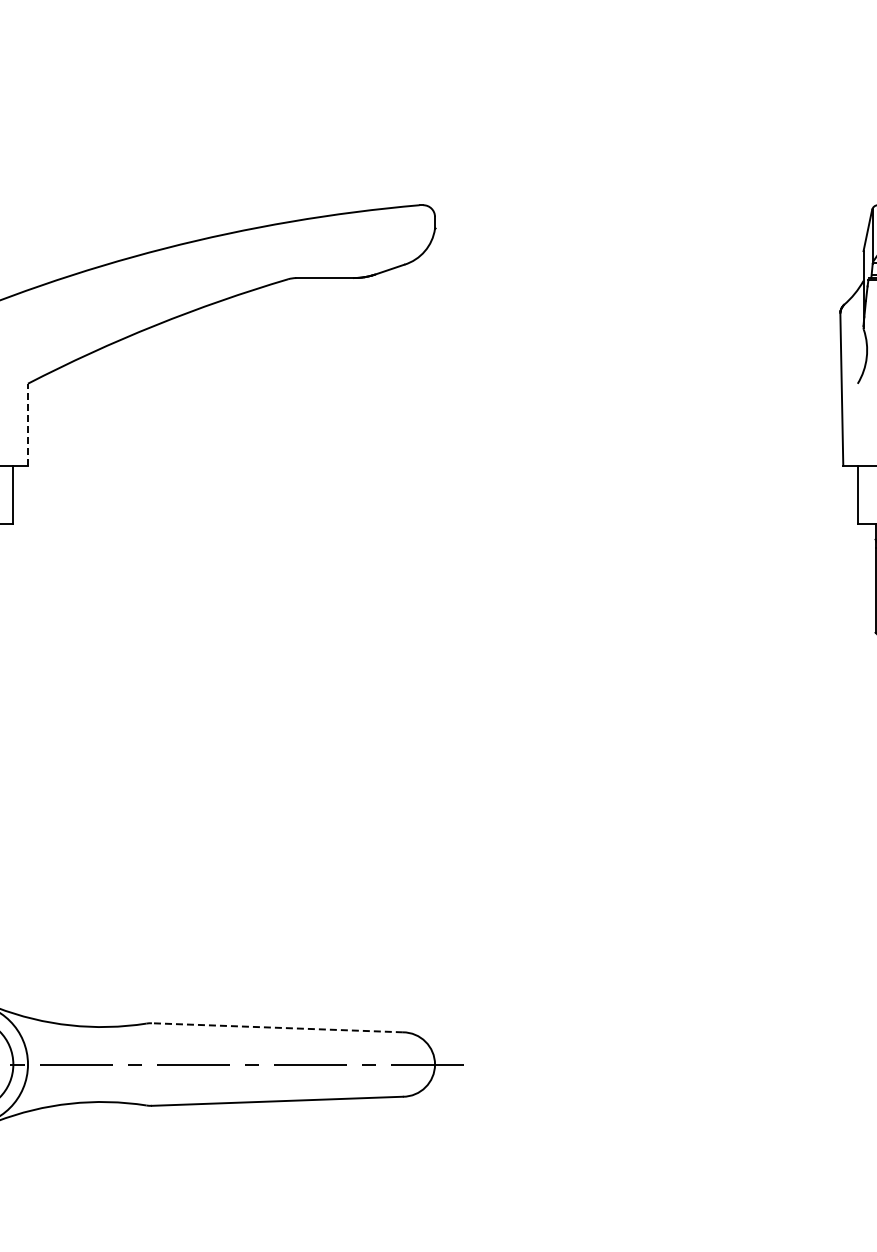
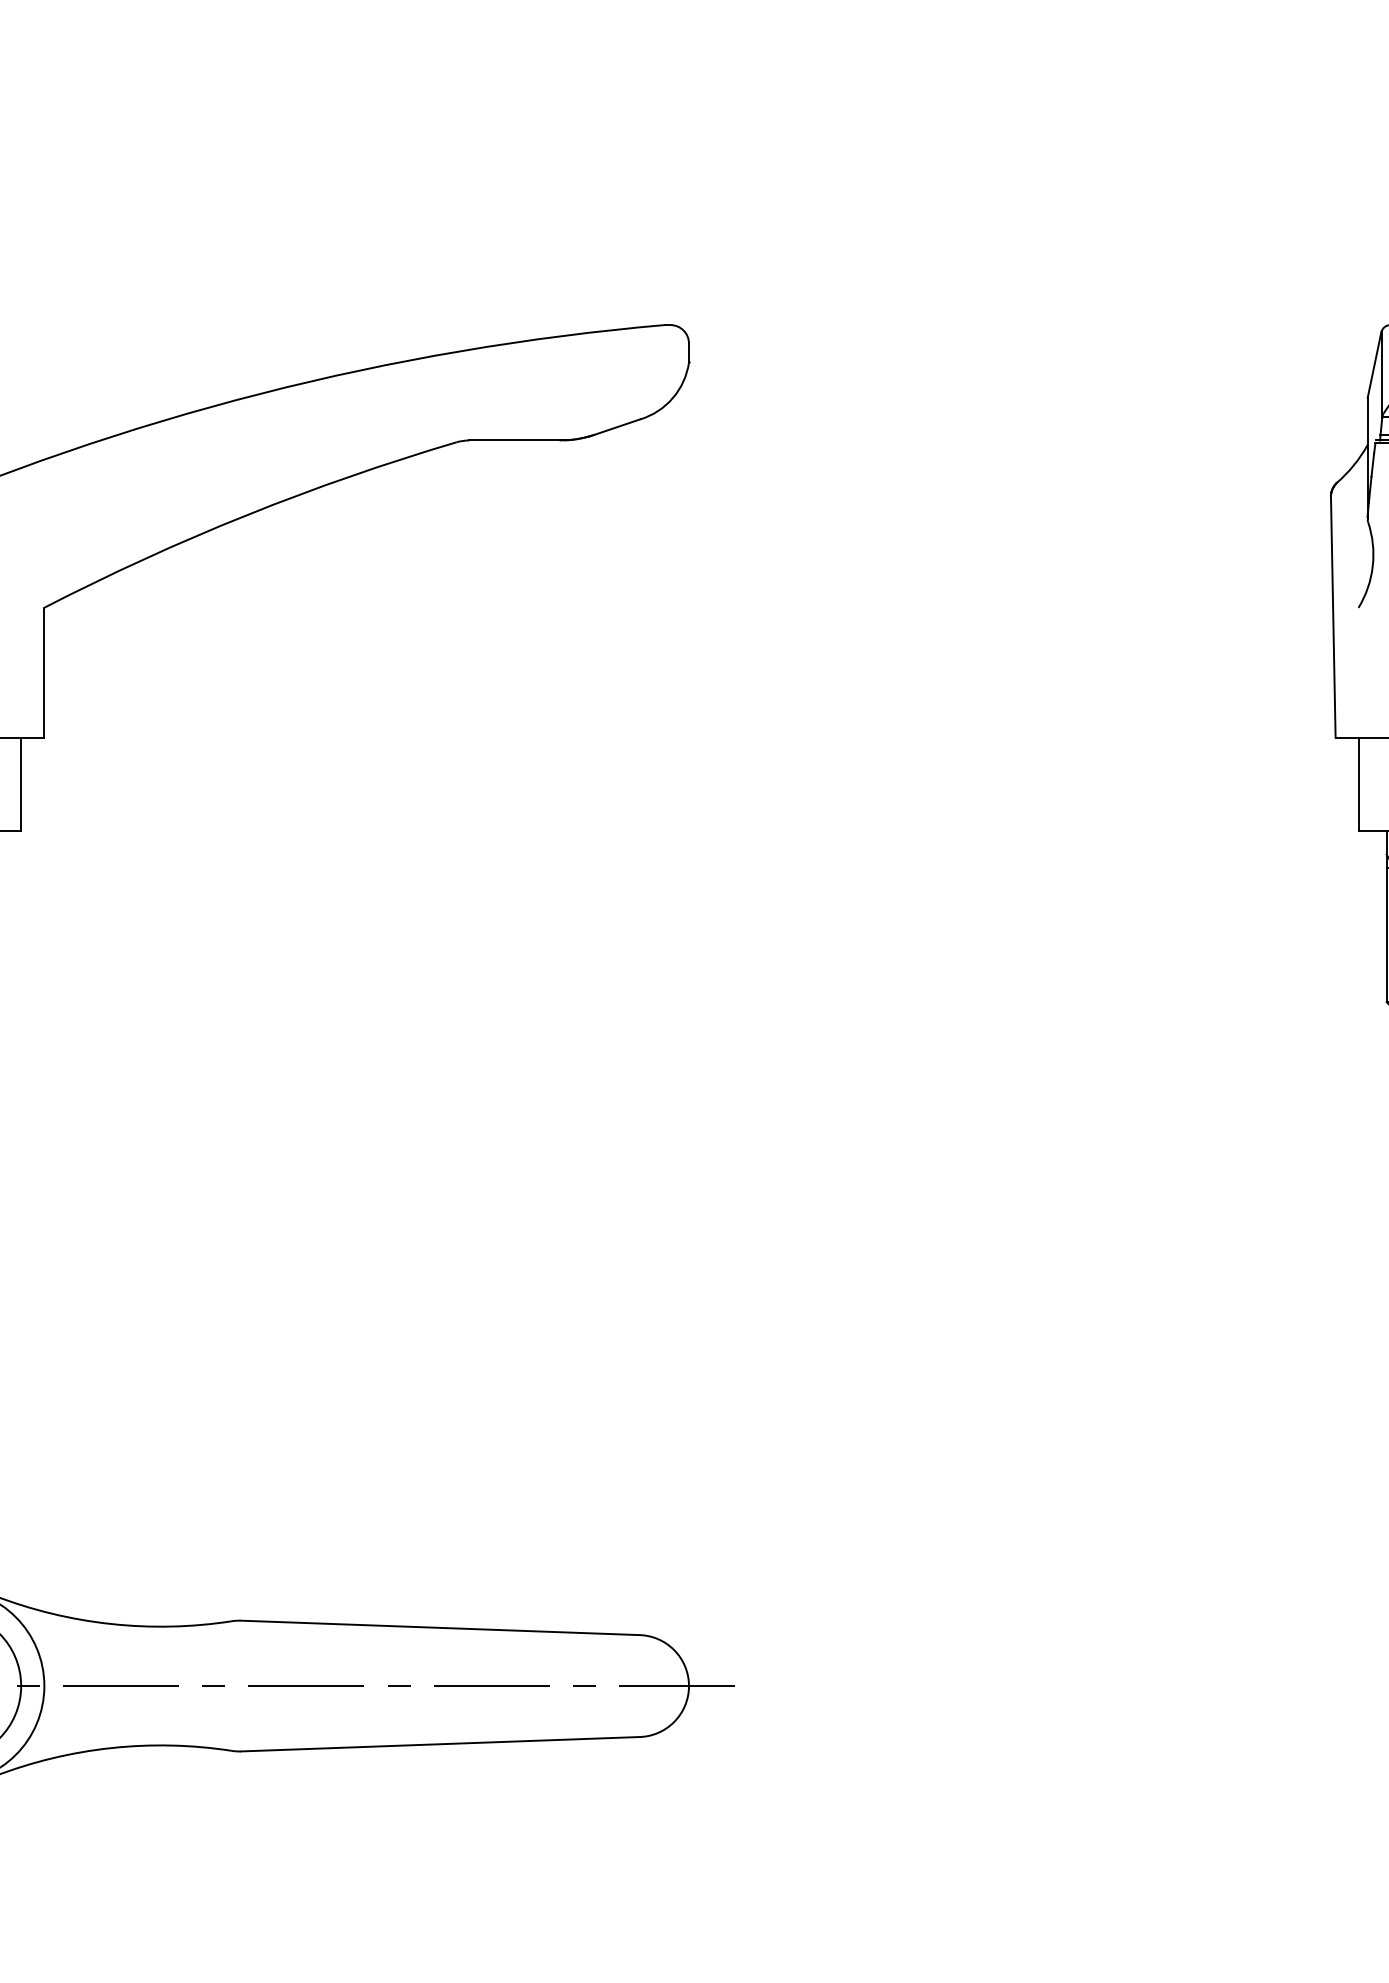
line: (27, 424) -> (43, 672), dashed -> solid
line: (277, 1027) -> (439, 1627), dashed -> solid

